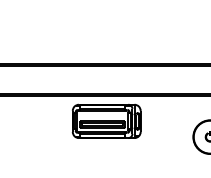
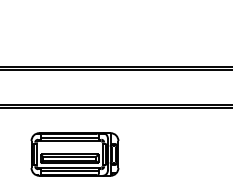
part: (106, 120) -> (74, 153), moved

